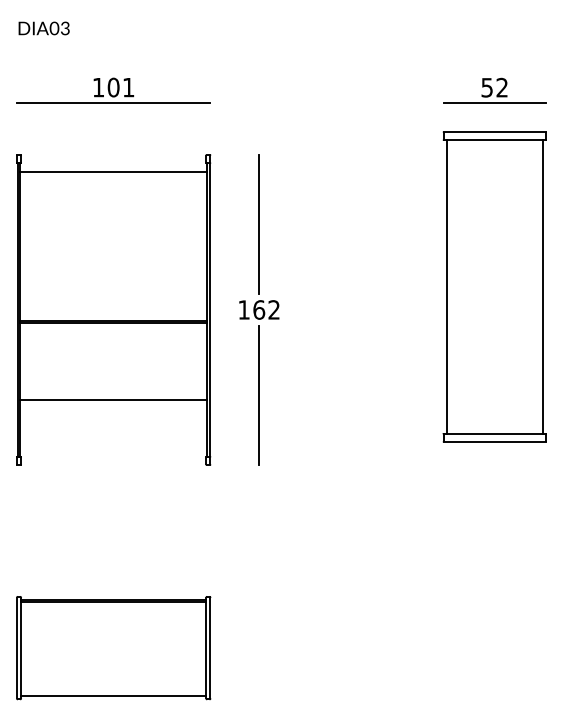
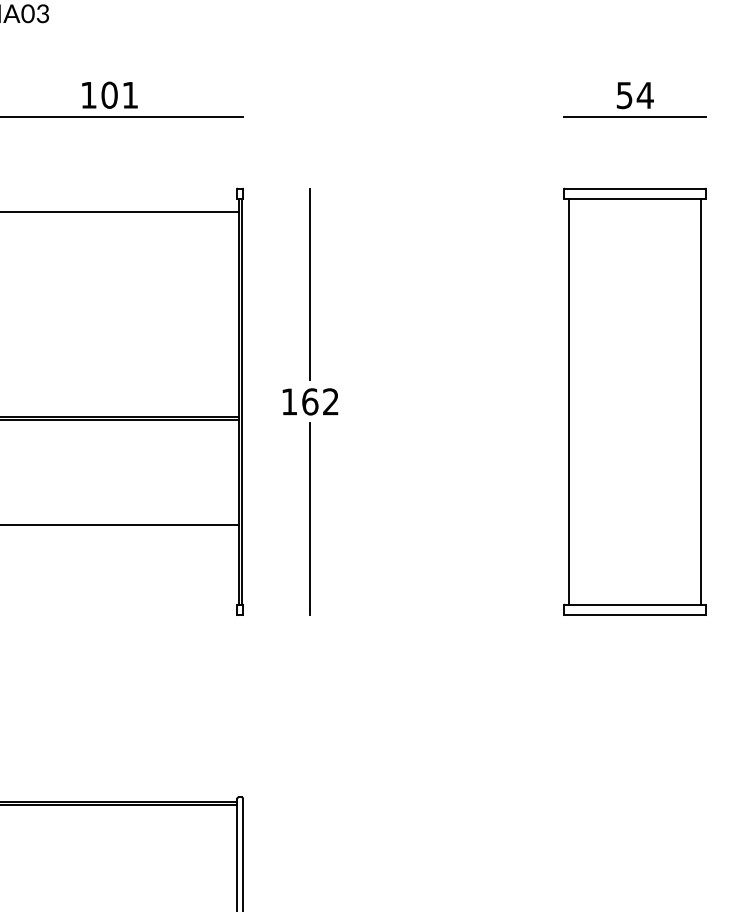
text: (502, 87) -> (645, 95), 52 -> 54
part: (494, 286) -> (634, 401), moved

